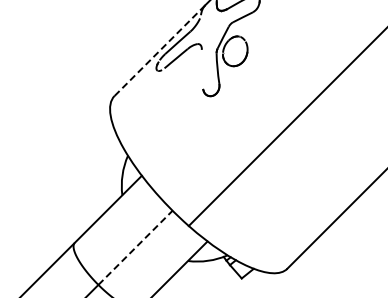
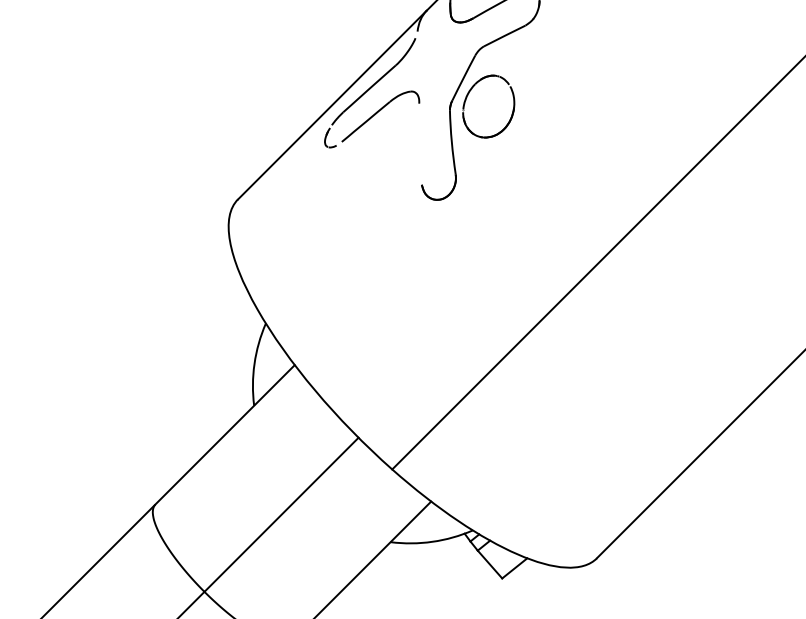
line: (160, 50) -> (333, 104), dashed -> solid
line: (135, 247) -> (281, 514), dashed -> solid

